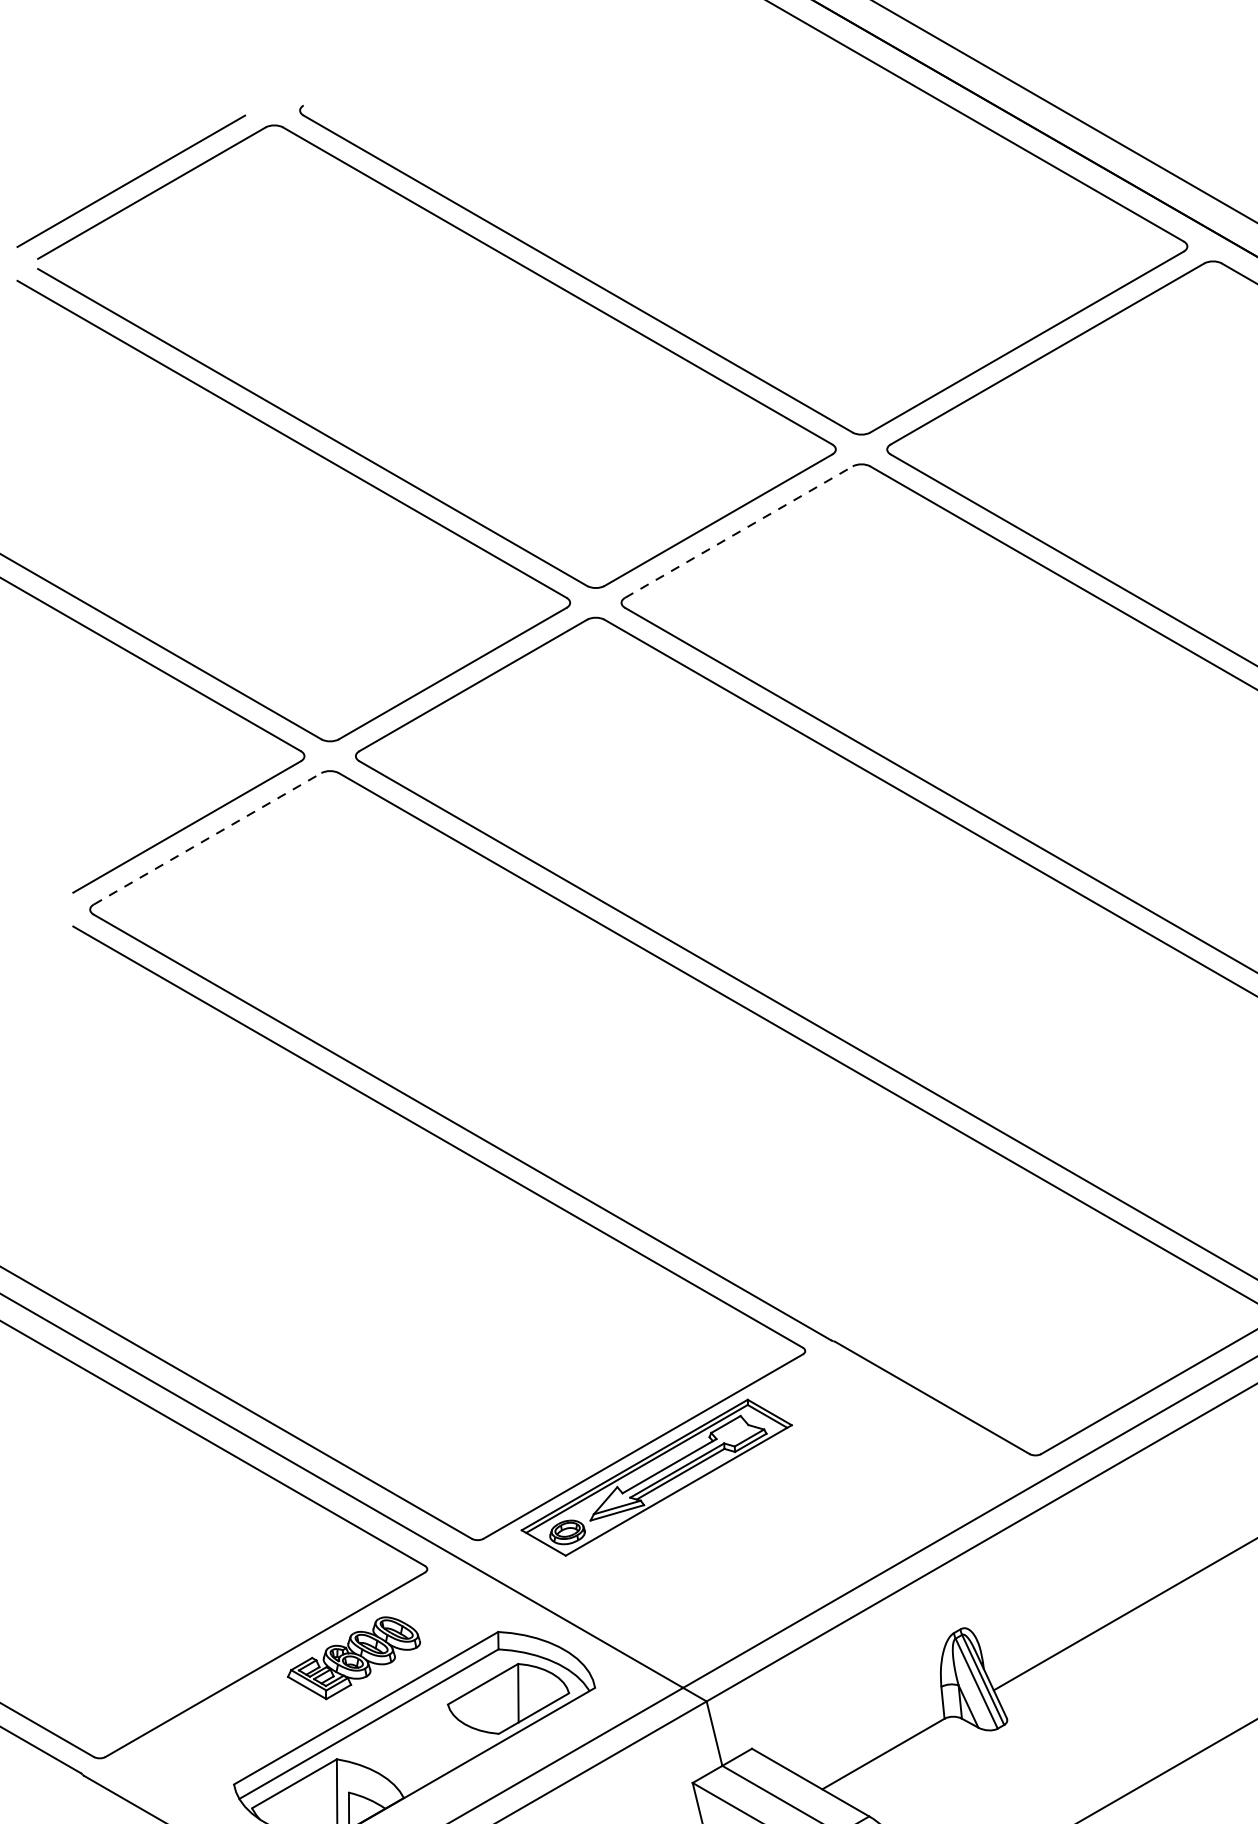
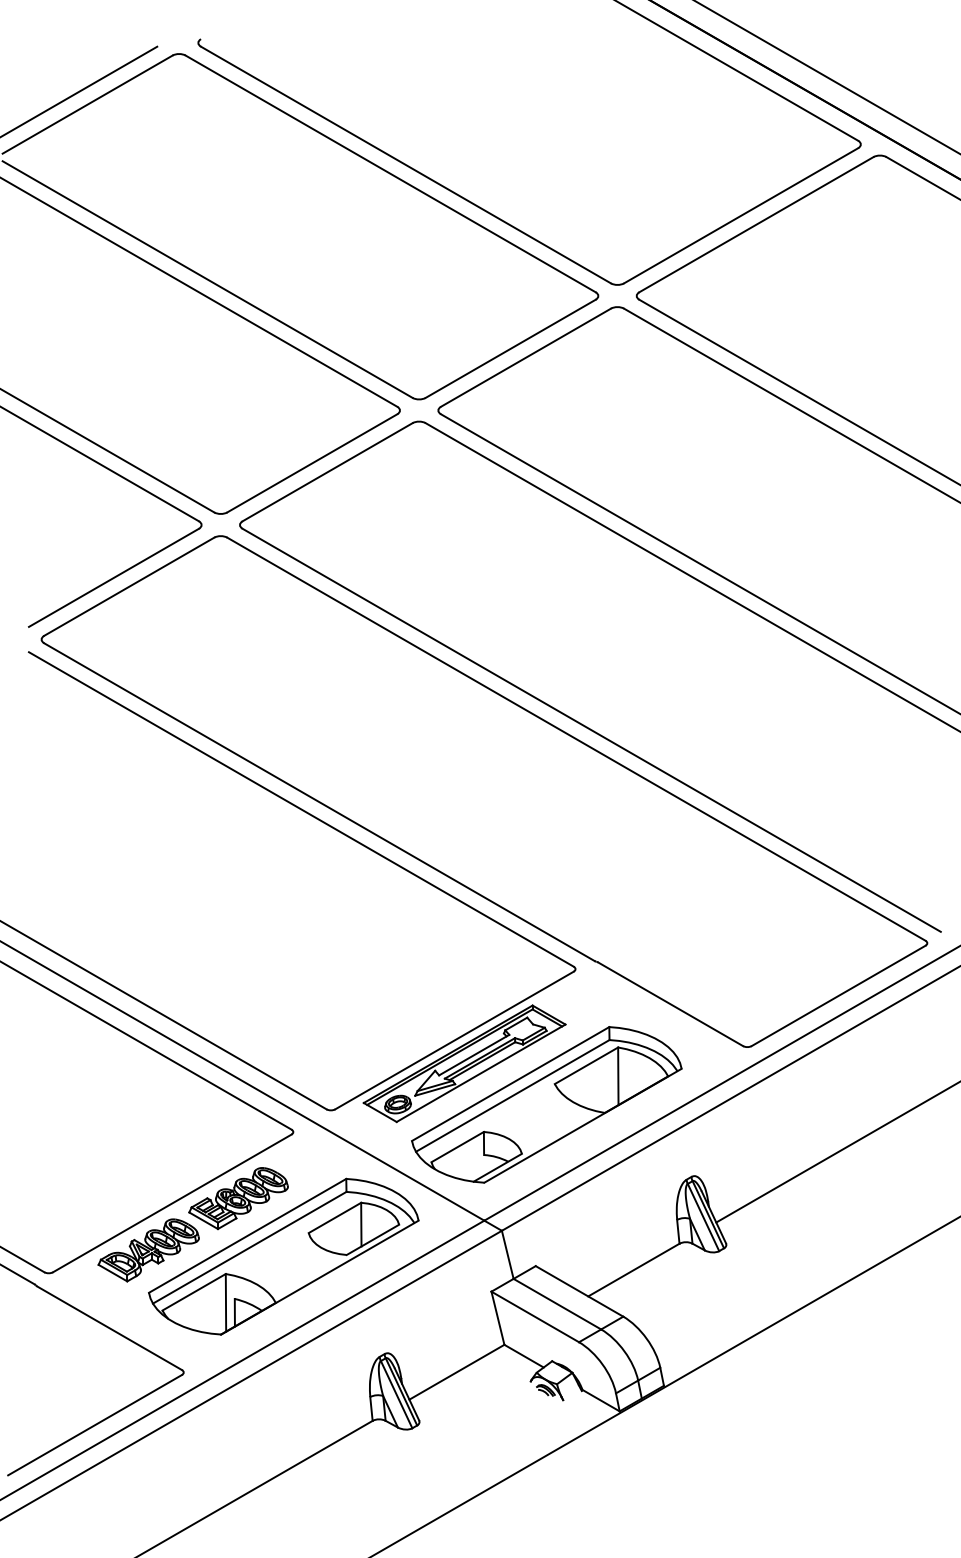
line: (739, 531) -> (526, 357), dashed -> solid
line: (207, 838) -> (129, 586), dashed -> solid
part: (766, 1532) -> (546, 1104), added
part: (233, 1727) -> (148, 1250), added

